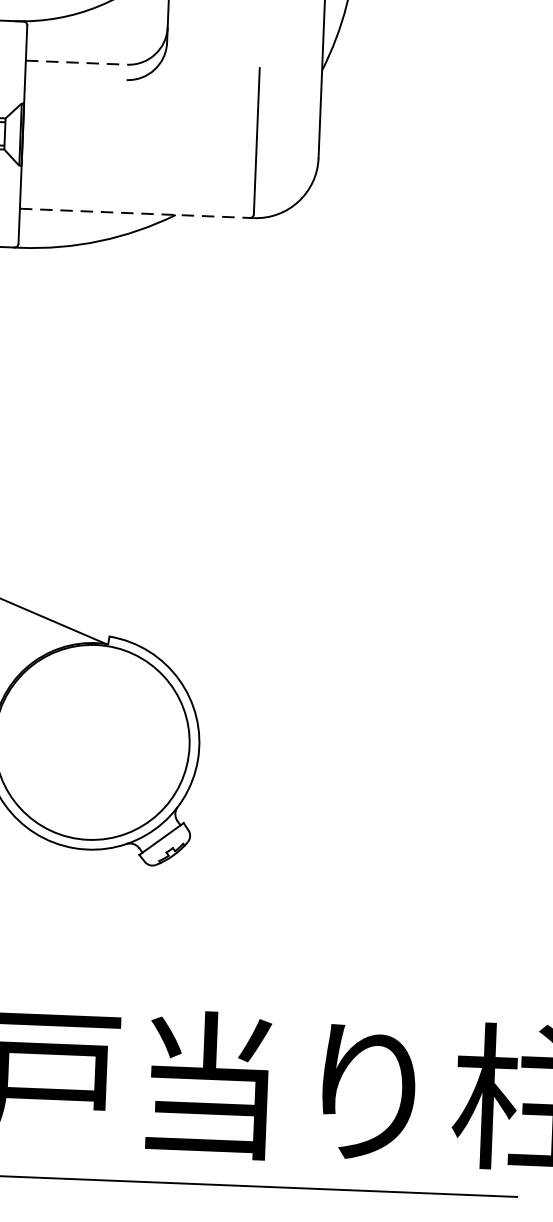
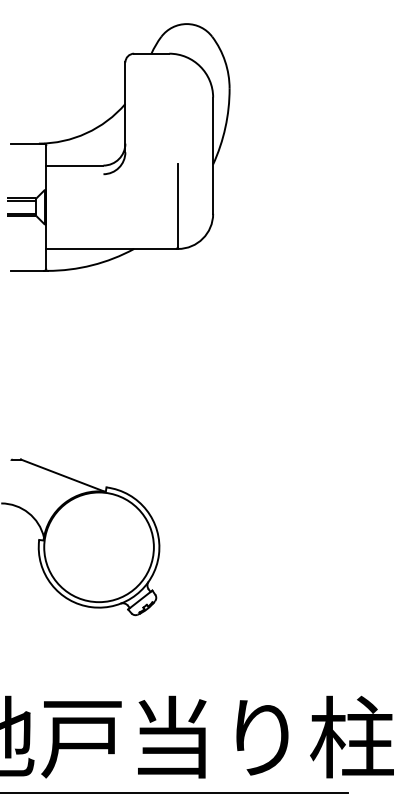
line: (75, 62) -> (74, 165), dashed -> solid
line: (137, 212) -> (112, 248), dashed -> solid

